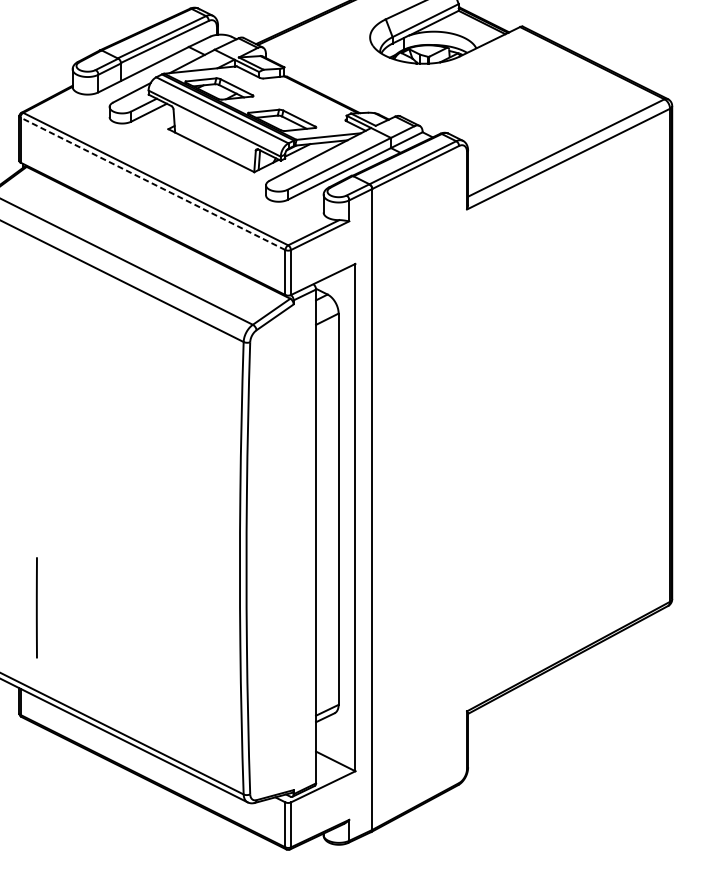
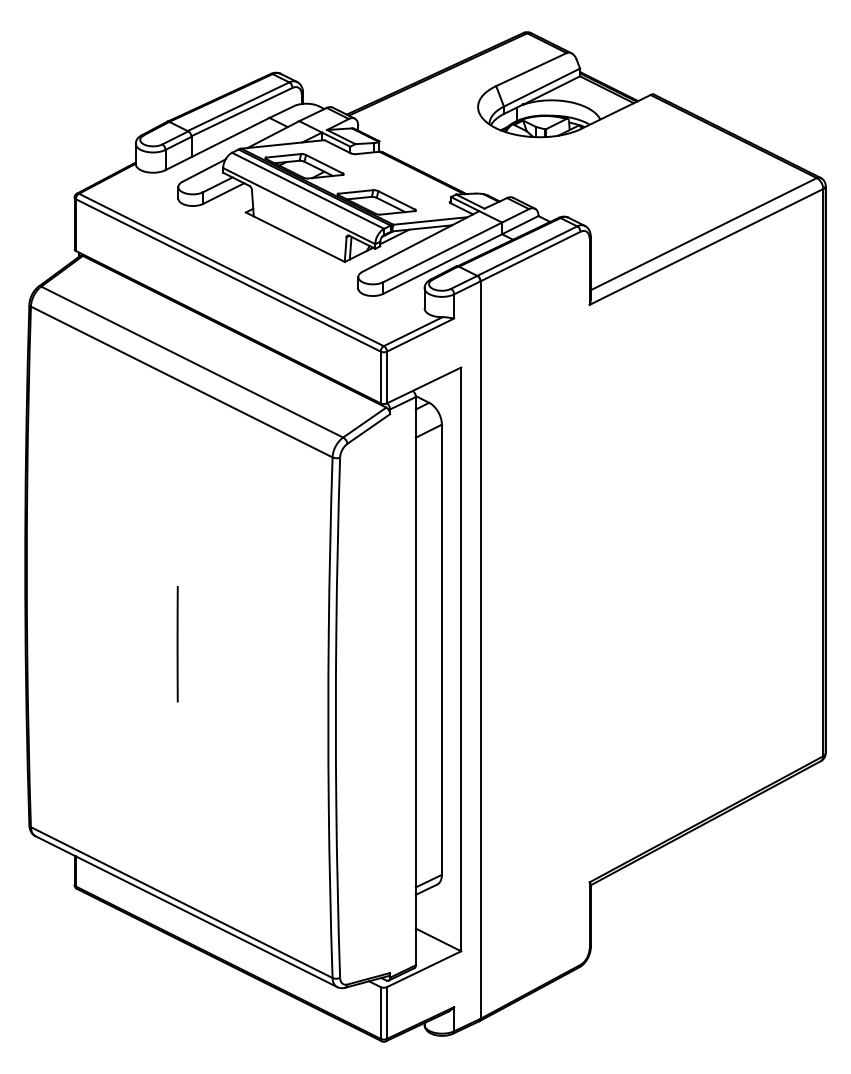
line: (152, 183) -> (227, 275), dashed -> solid
line: (36, 608) -> (177, 644), moved

